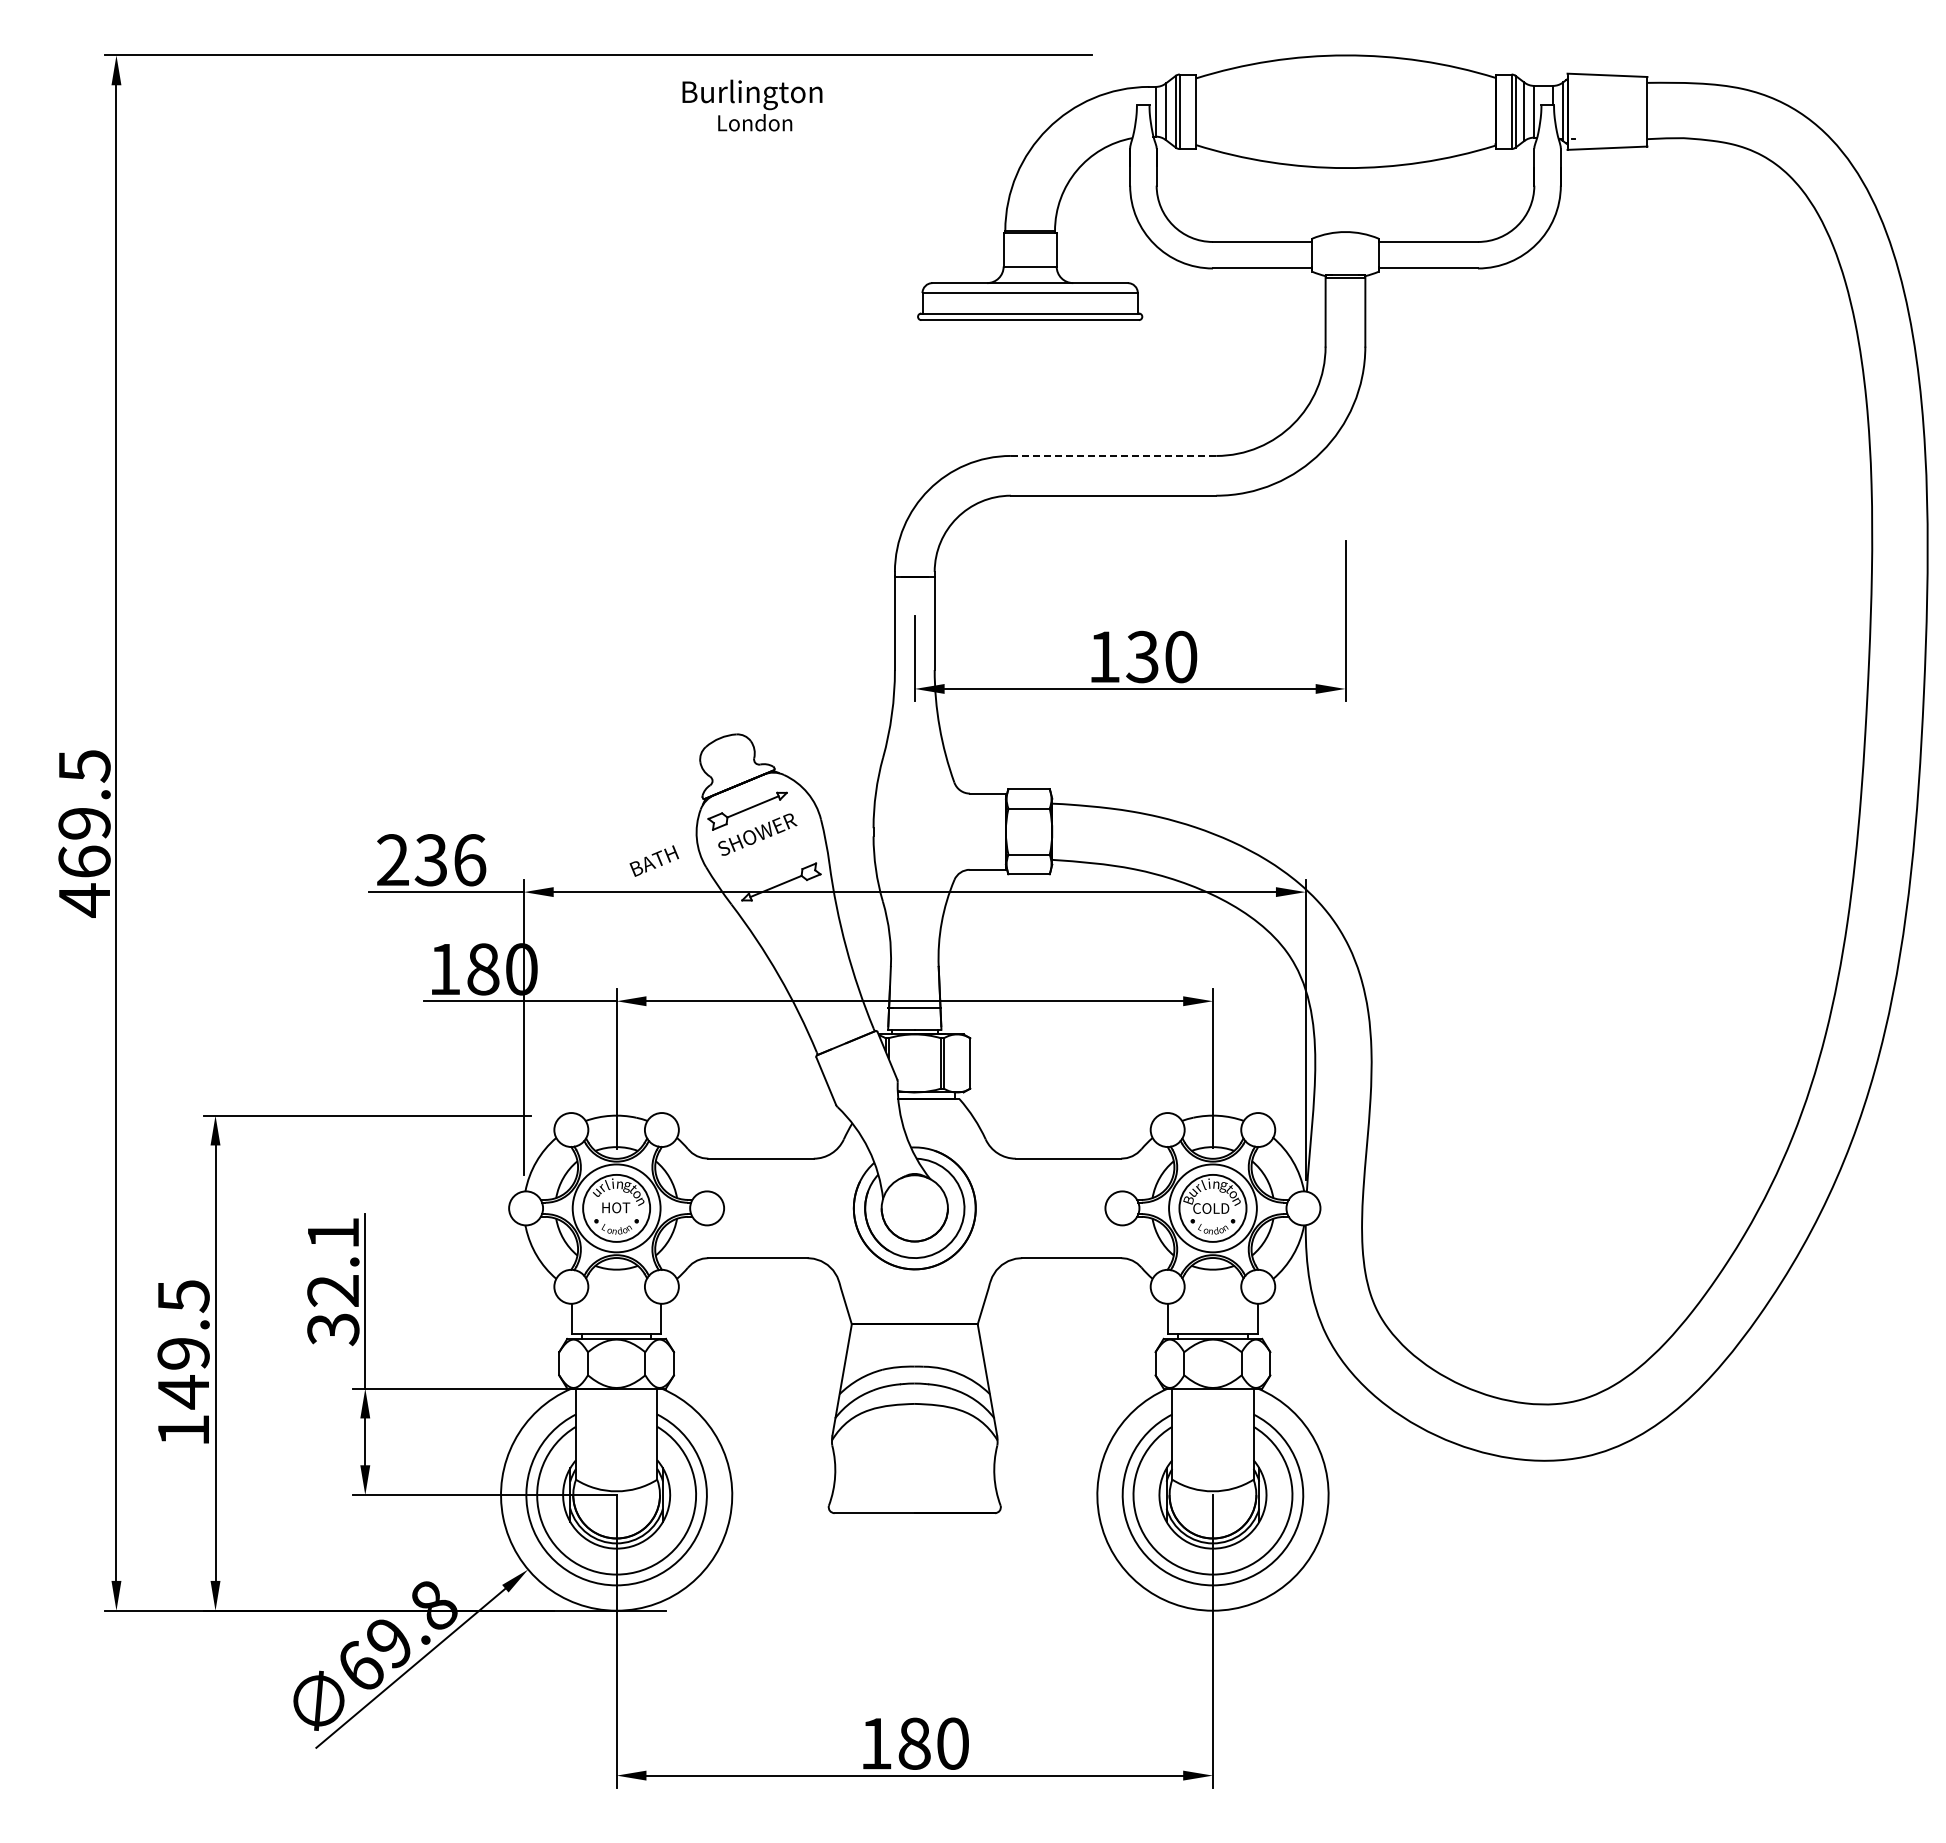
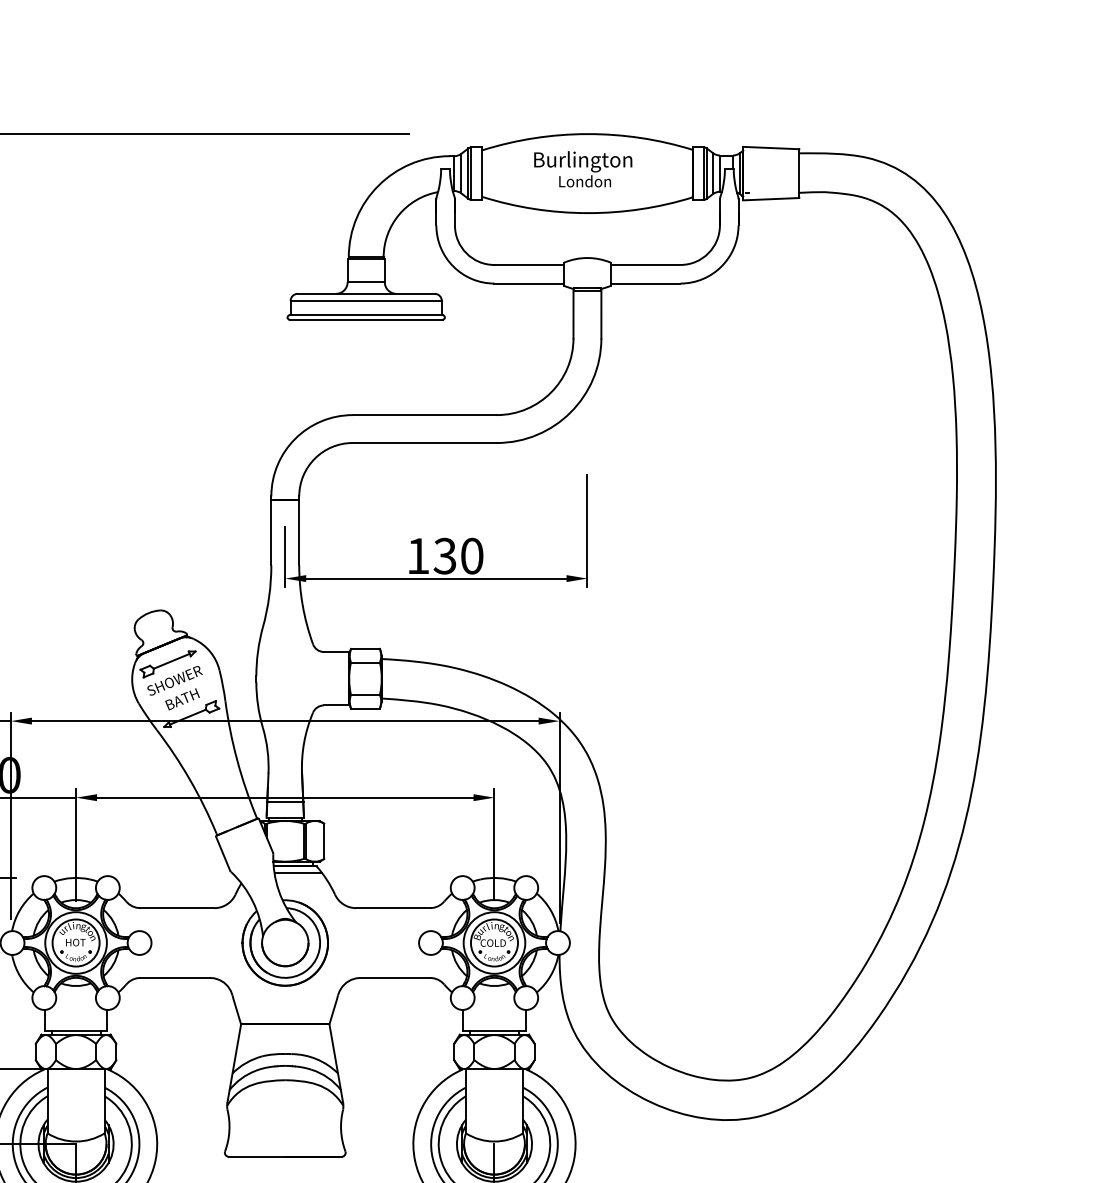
text: (752, 105) -> (583, 169), moved
line: (1113, 455) -> (424, 414), dashed -> solid
text: (654, 860) -> (182, 698), moved
line: (933, 1109) -> (298, 873), added

